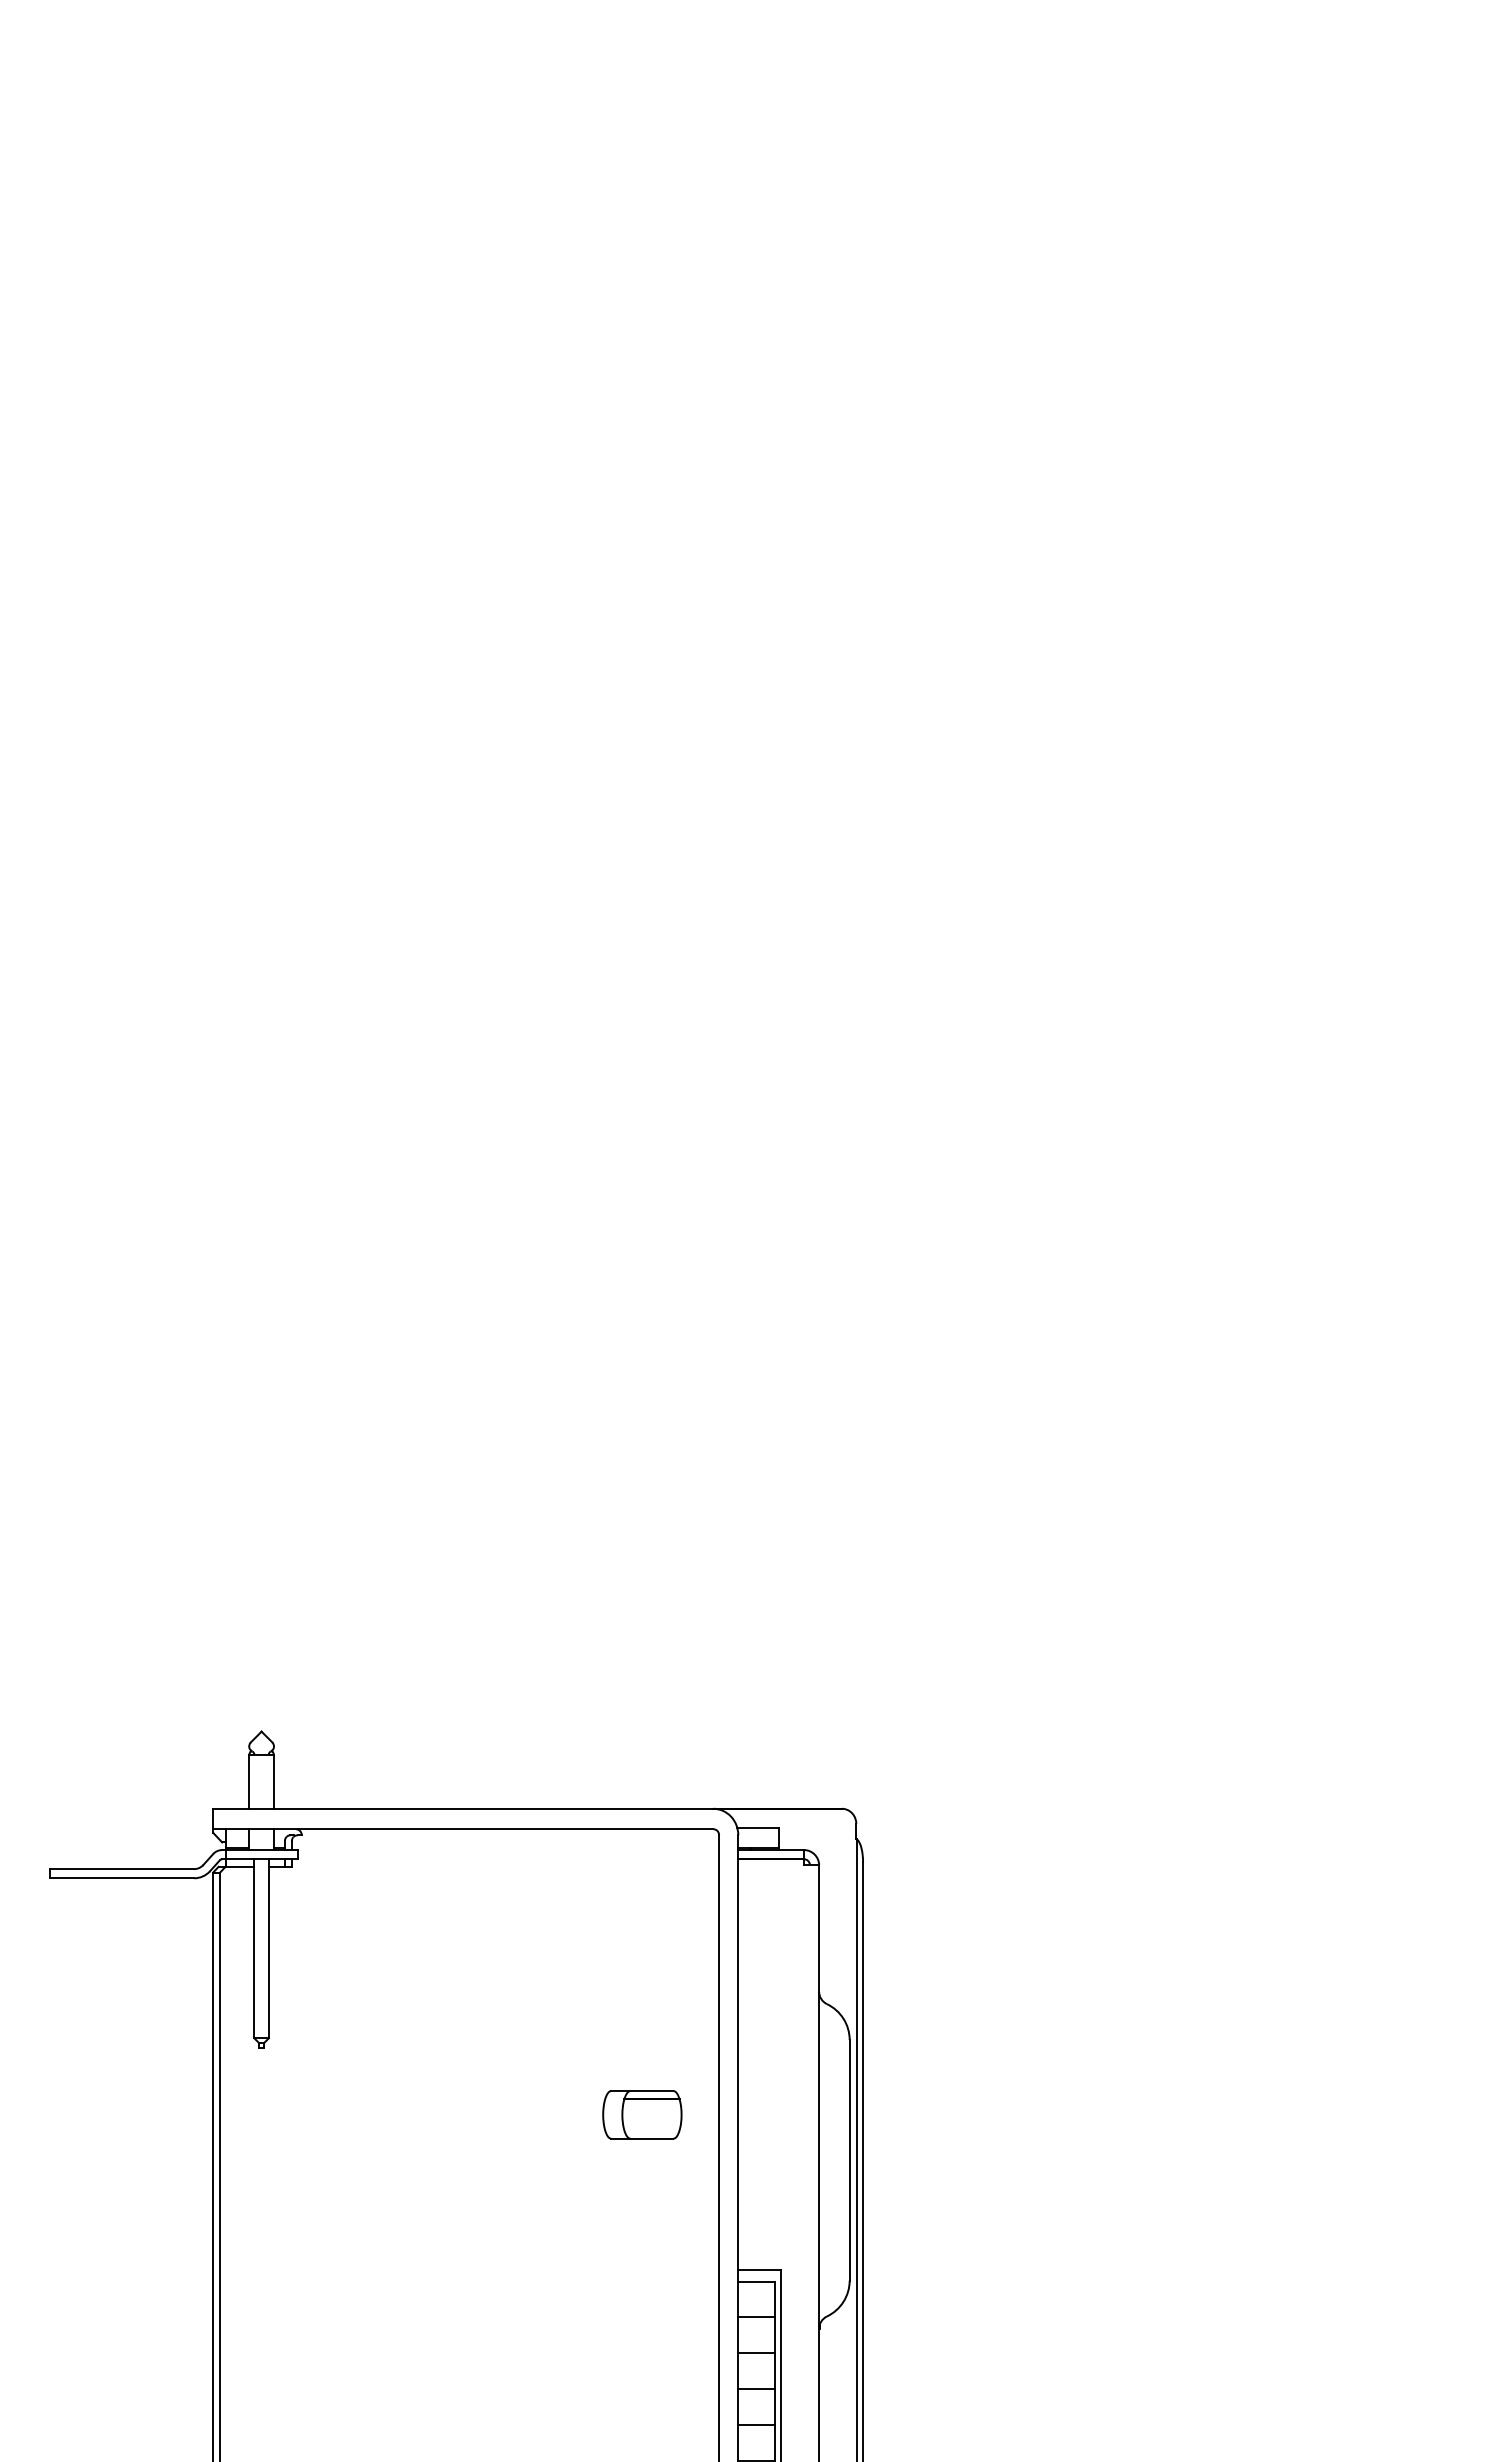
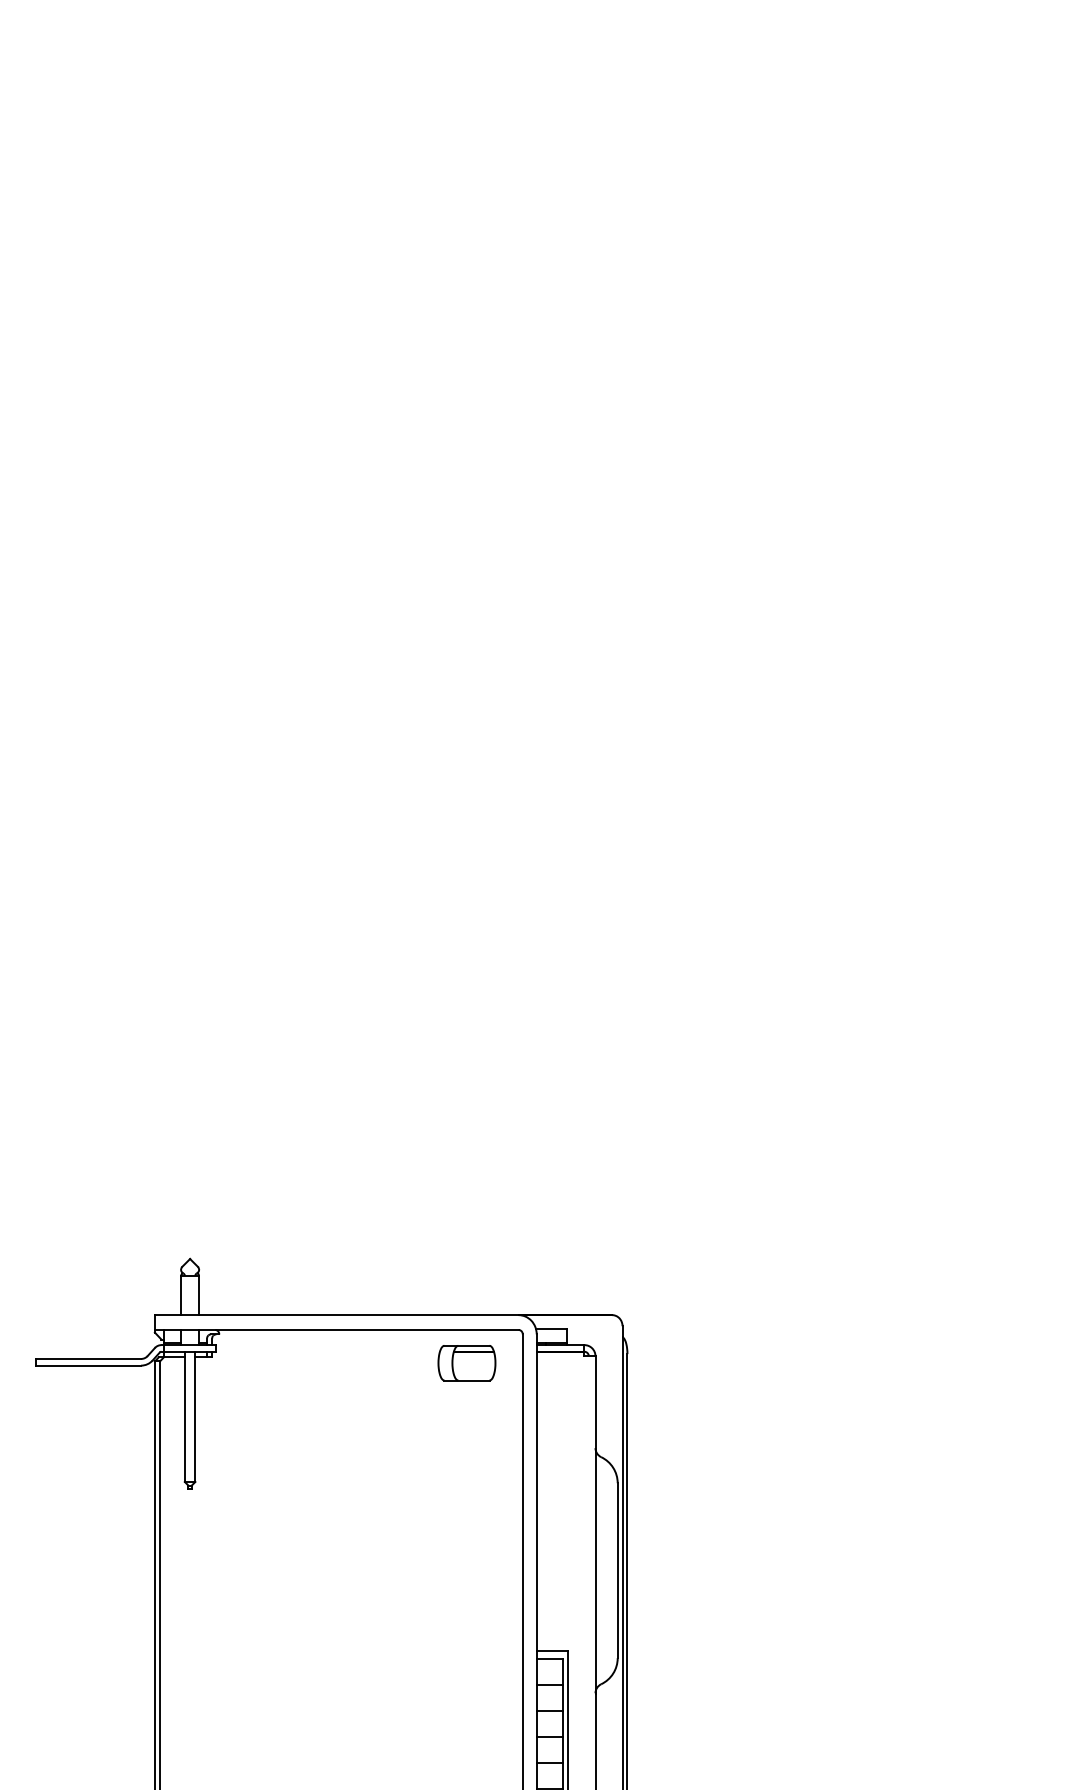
part: (642, 2114) -> (467, 1362), moved

